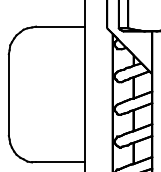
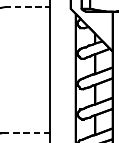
line: (60, 26) -> (27, 7), solid -> dashed
line: (60, 162) -> (27, 133), solid -> dashed

